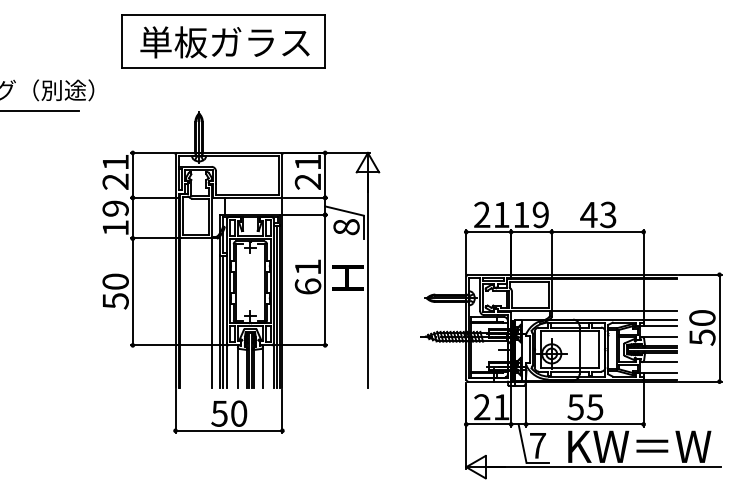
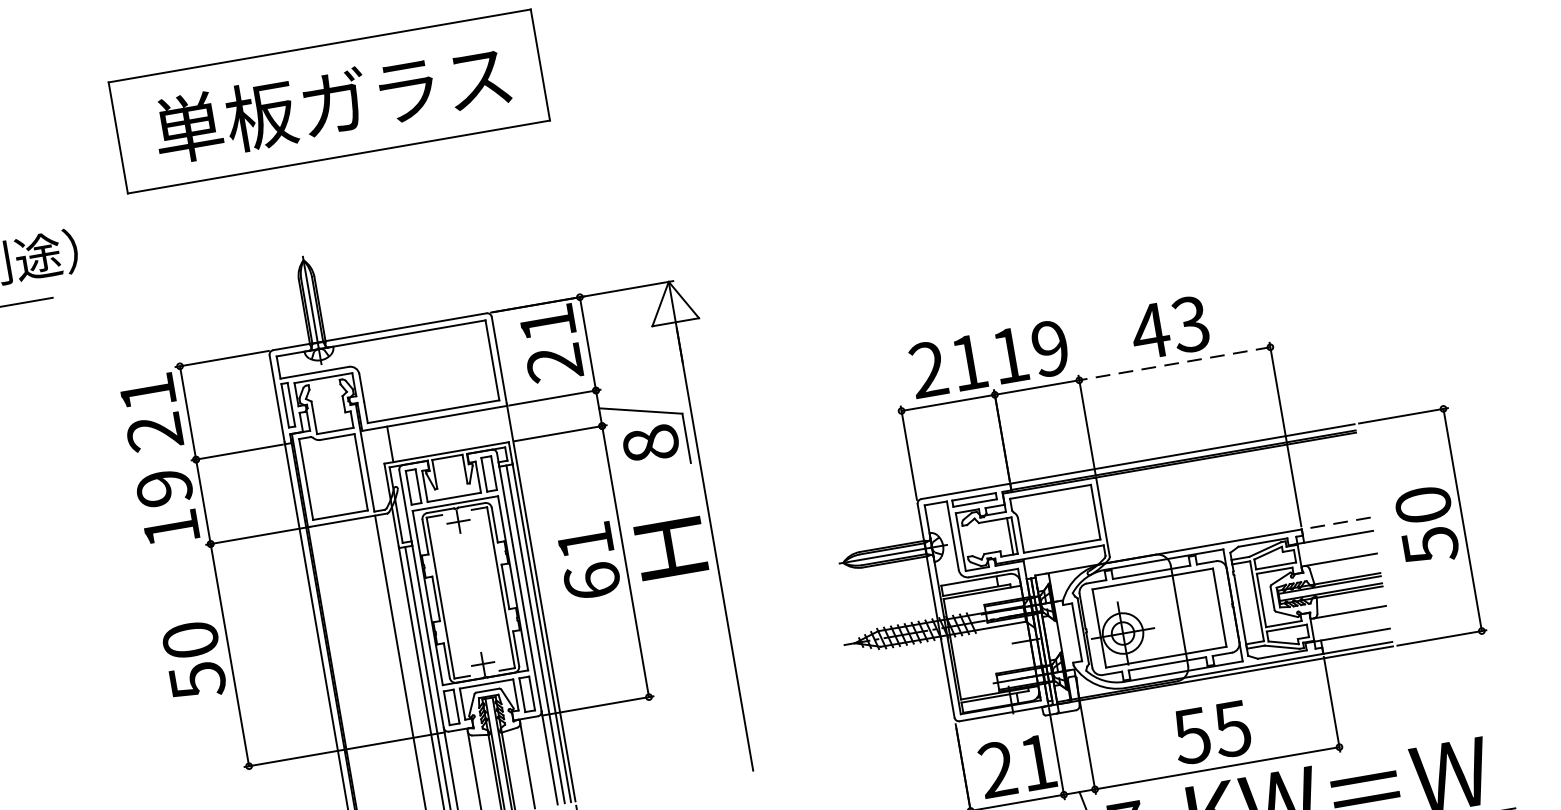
line: (597, 232) -> (1174, 364), solid -> dashed
line: (613, 311) -> (1236, 523), removed
line: (659, 319) -> (1334, 523), solid -> dashed

